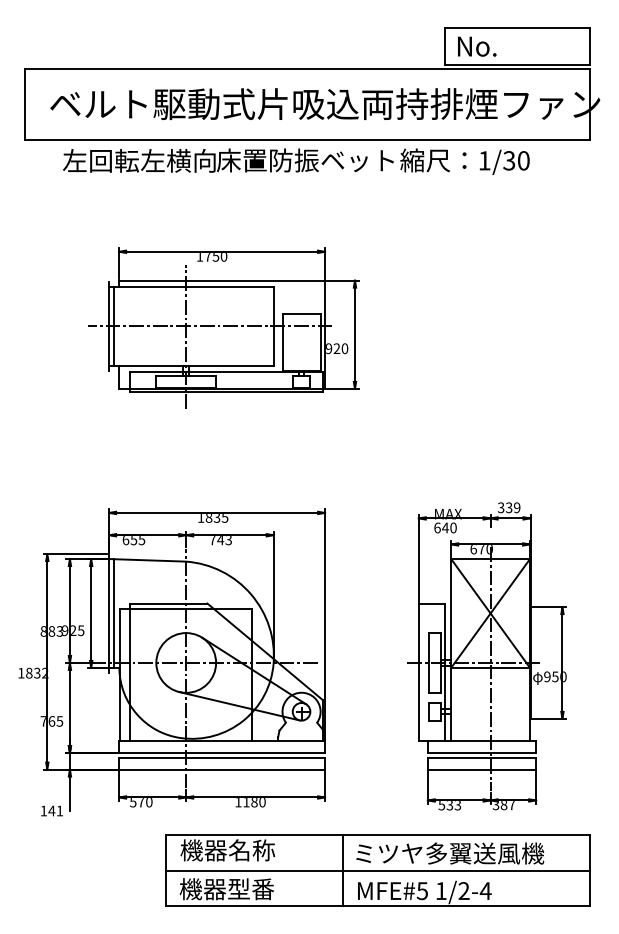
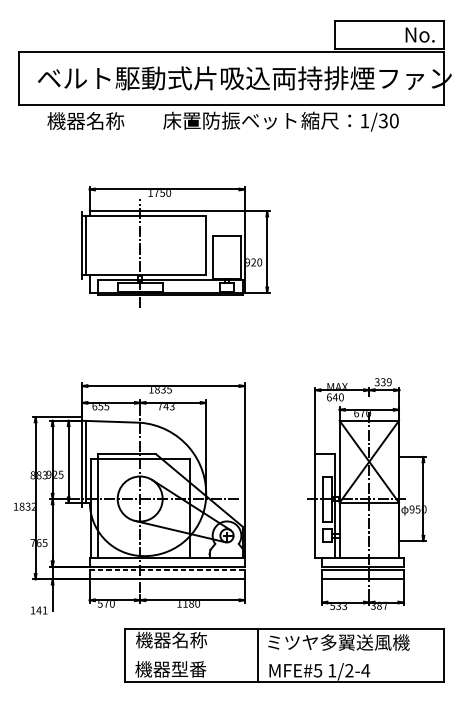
text: (477, 46) -> (420, 34), moved
text: (139, 160) -> (105, 120), 左回転左横向 -> 機器名称
line: (209, 326) -> (157, 245), removed
line: (222, 757) -> (167, 570), solid -> dashed
line: (377, 870) -> (284, 655), removed

